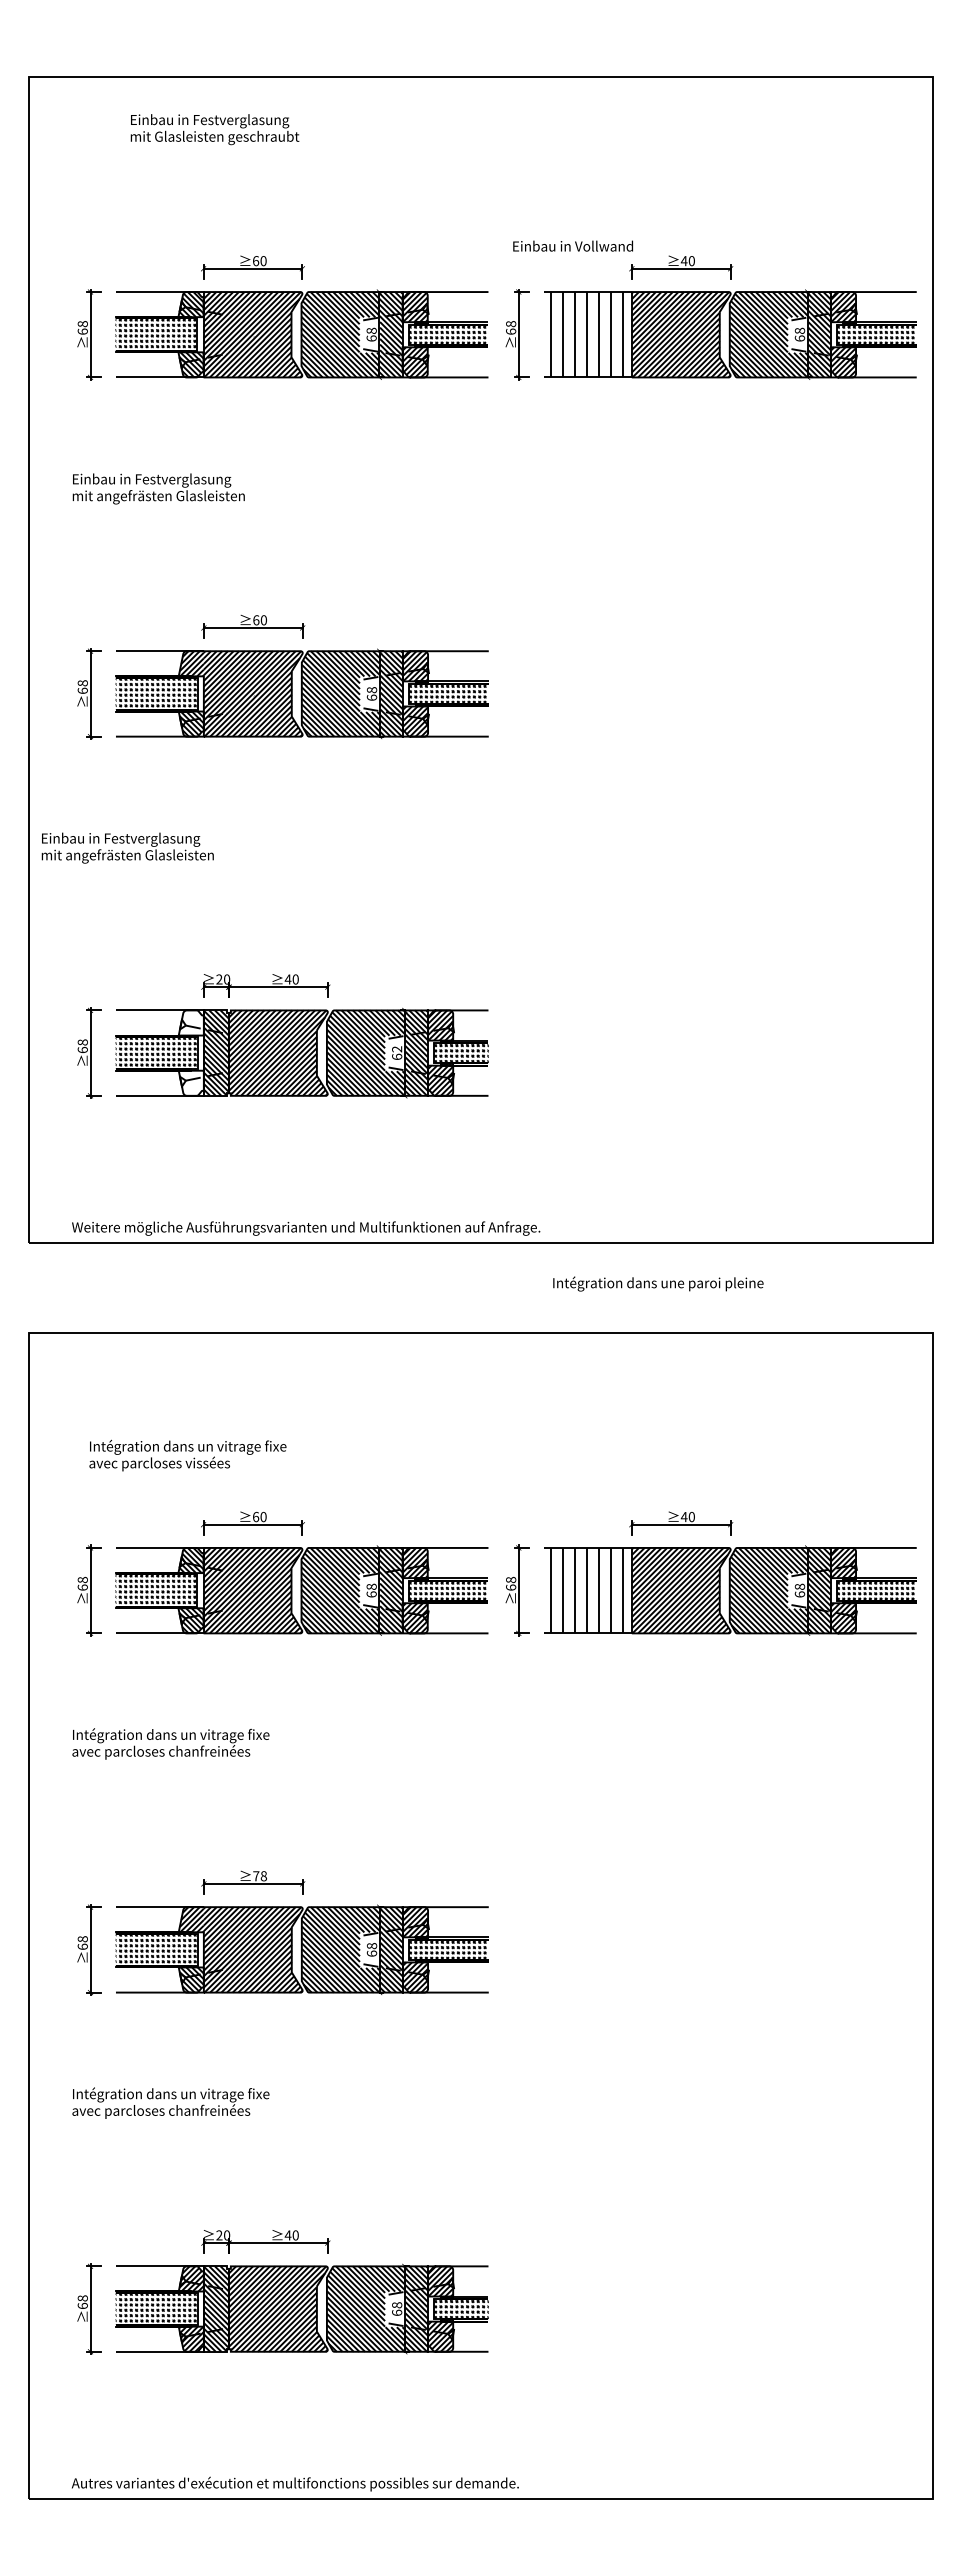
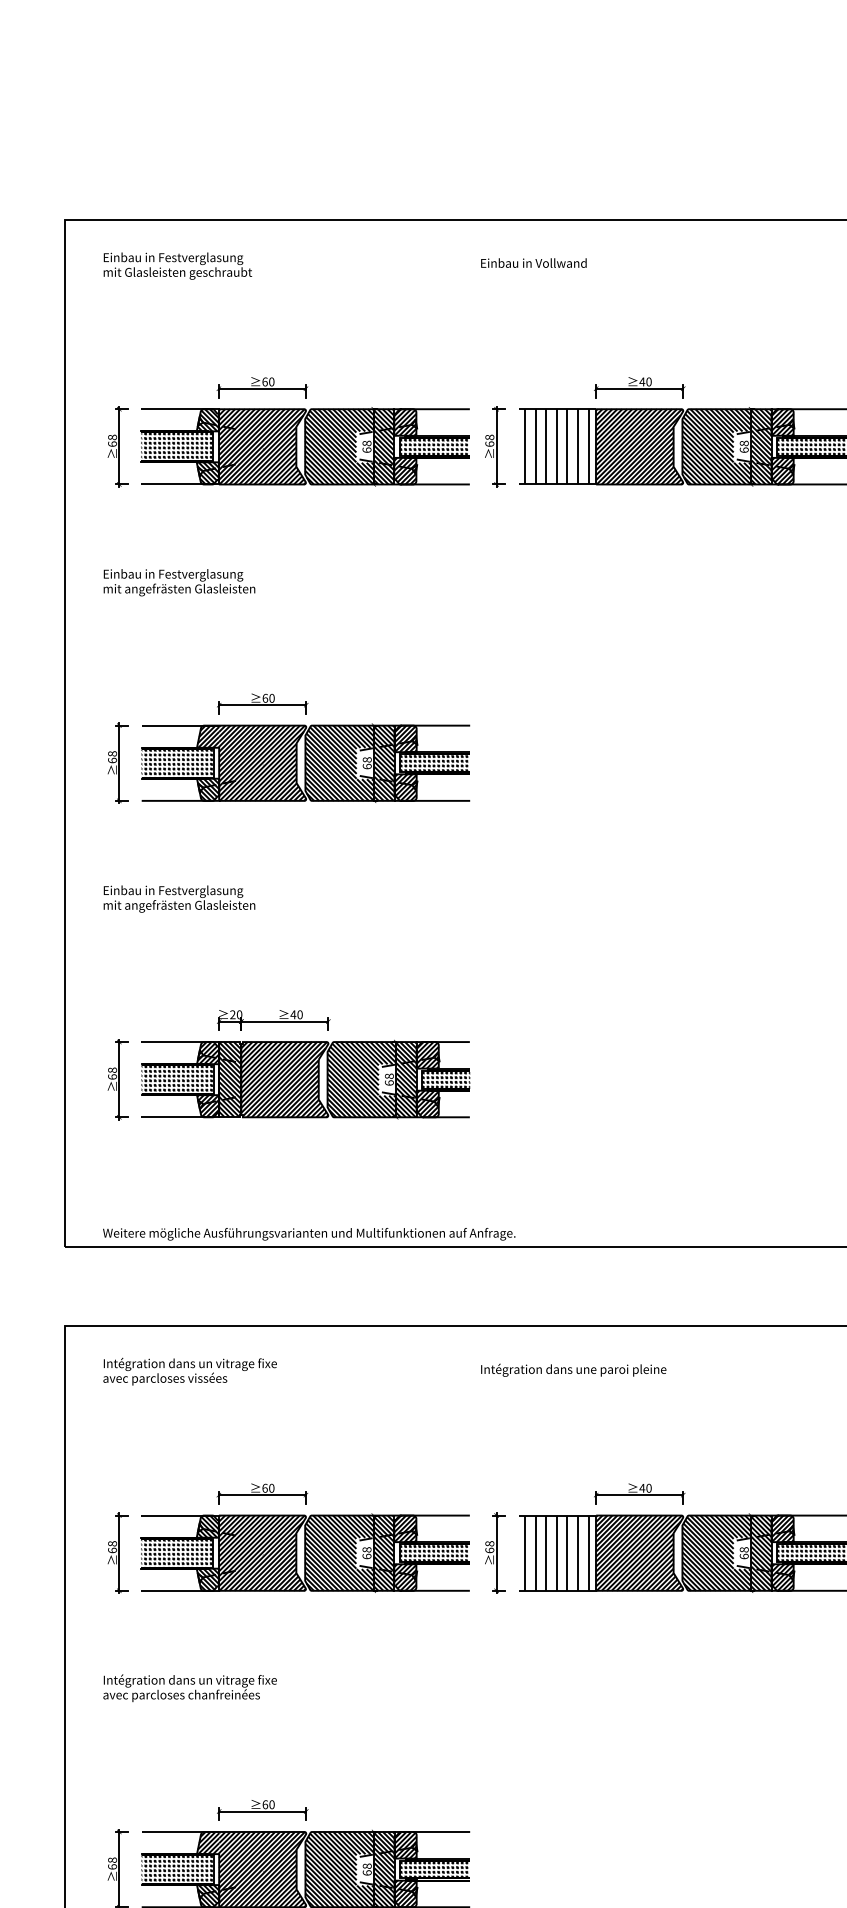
text: (214, 129) -> (177, 266), moved
text: (572, 245) -> (533, 262), moved
text: (127, 847) -> (179, 898), moved
hatch: (191, 1022) -> (208, 1052), added
text: (397, 1049) -> (389, 1076), 62 -> 68
hatch: (191, 1082) -> (208, 1105), added
text: (658, 1283) -> (573, 1369), moved
text: (187, 1455) -> (189, 1371), moved
text: (259, 1876) -> (268, 1804), 78 -> 60

